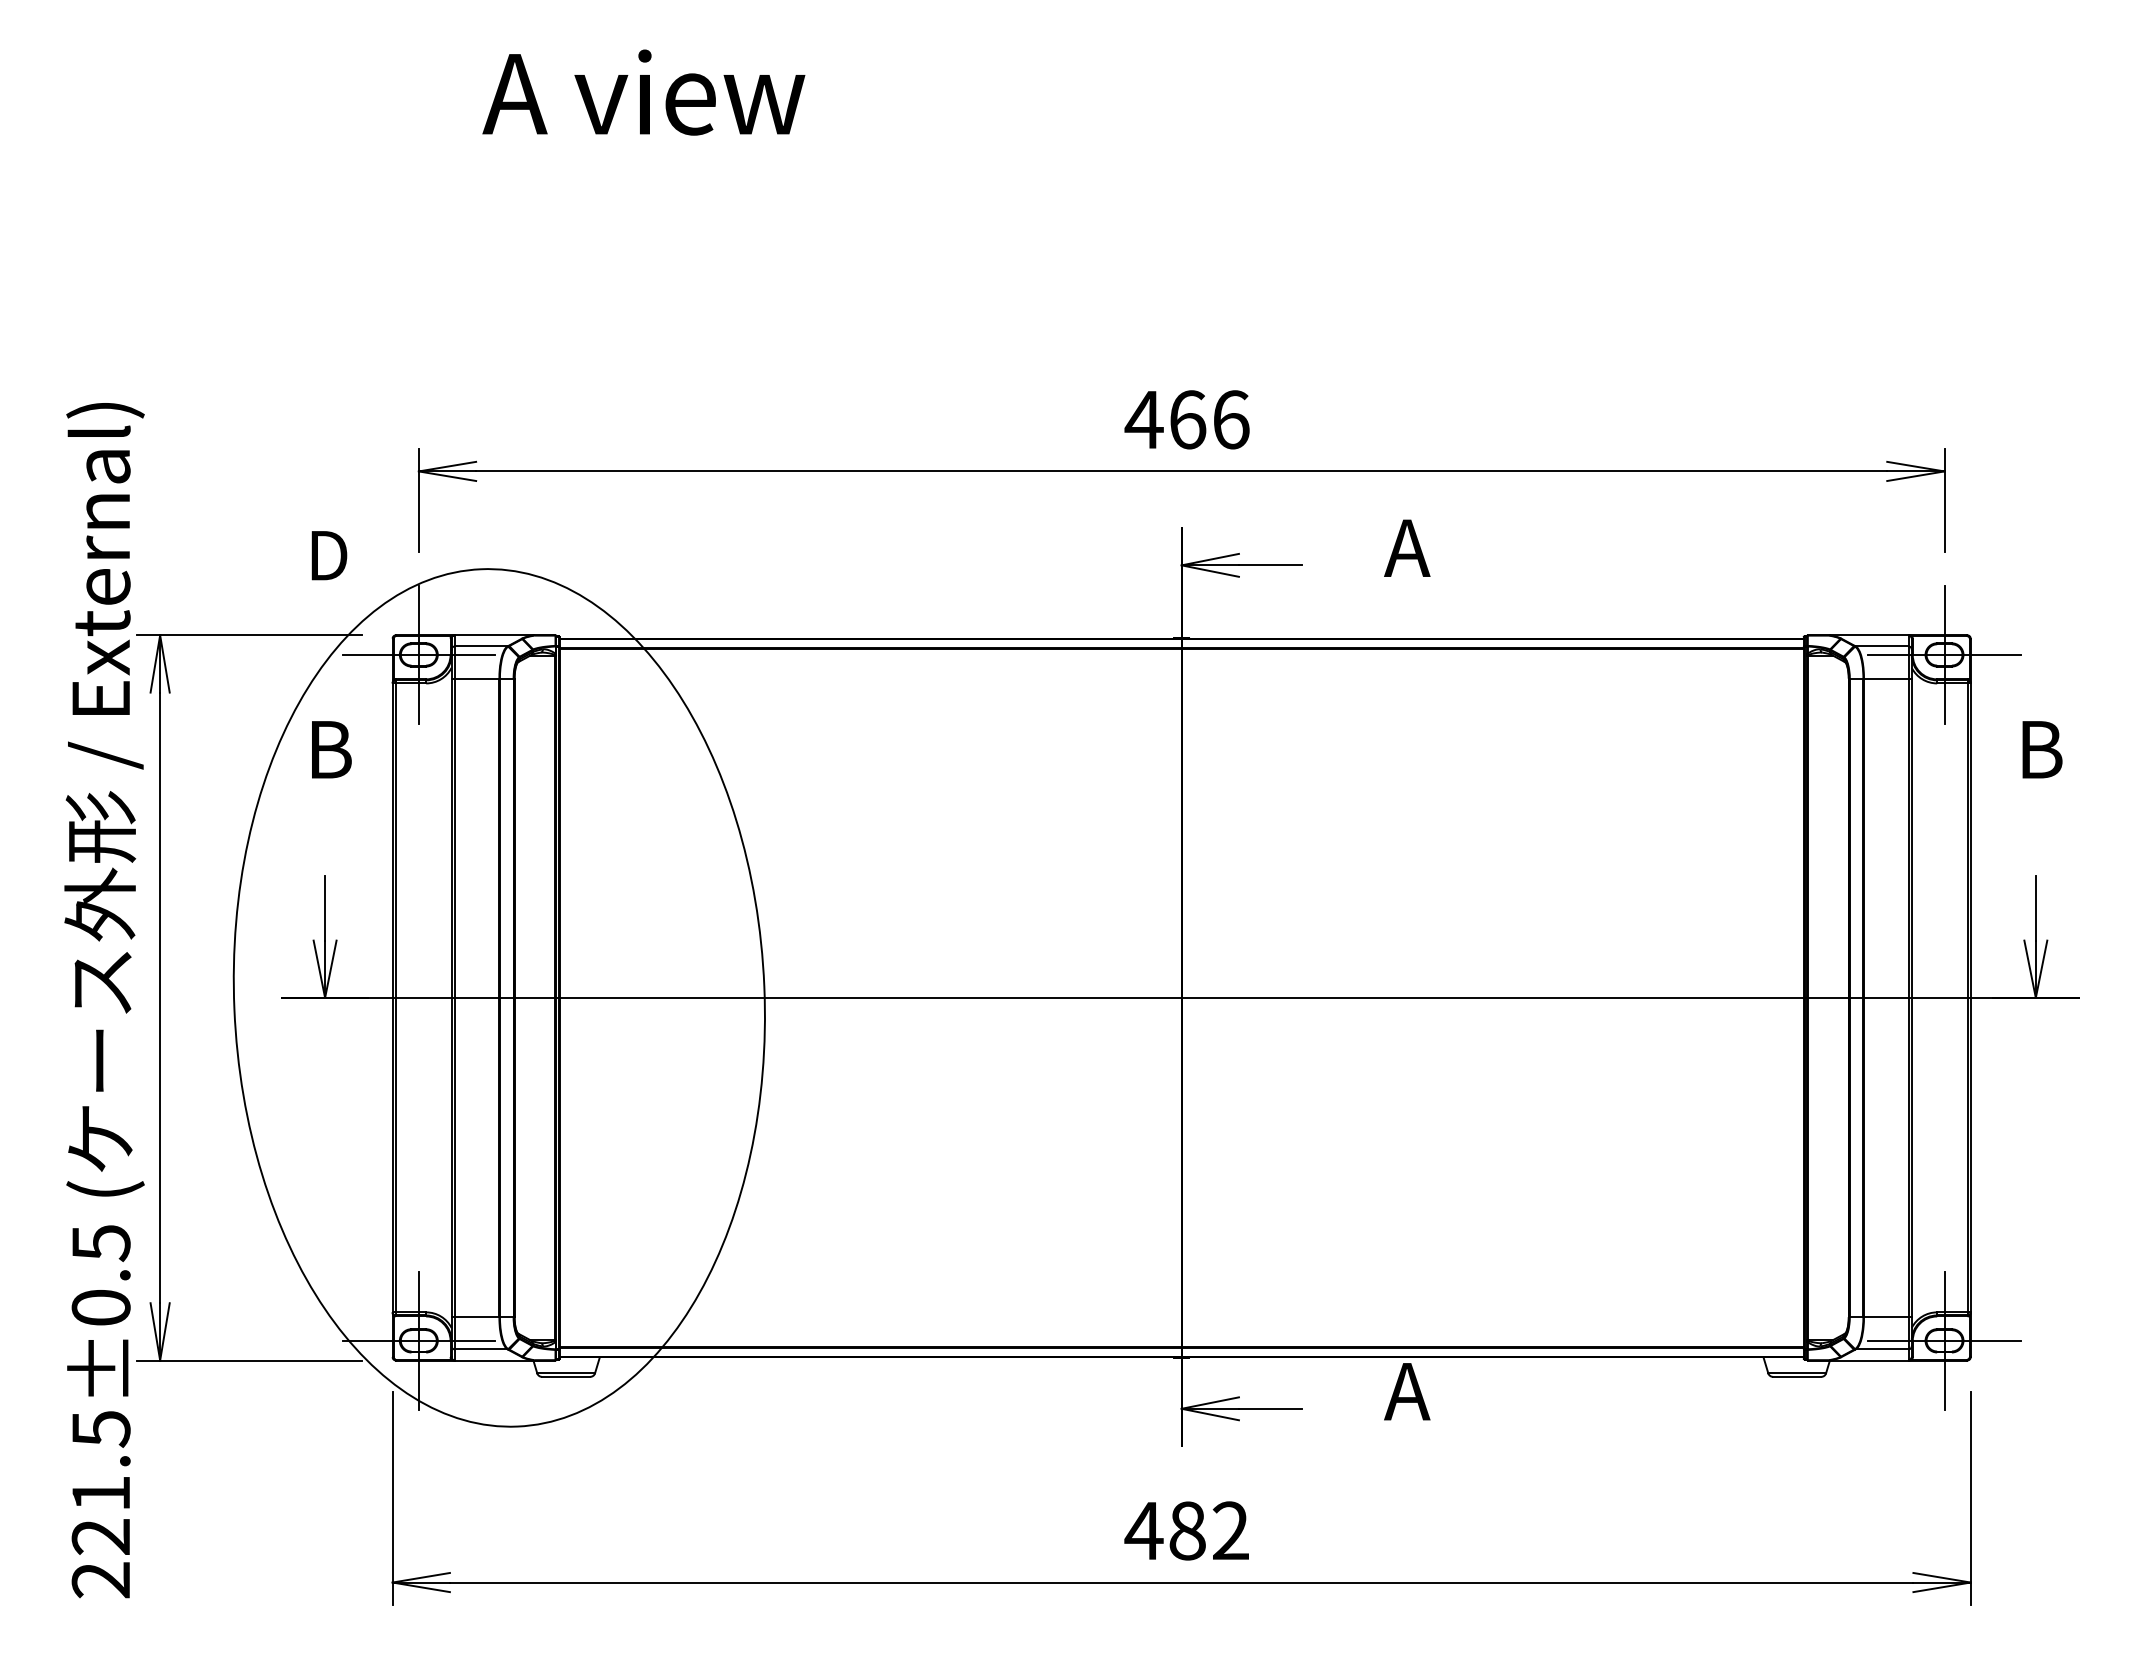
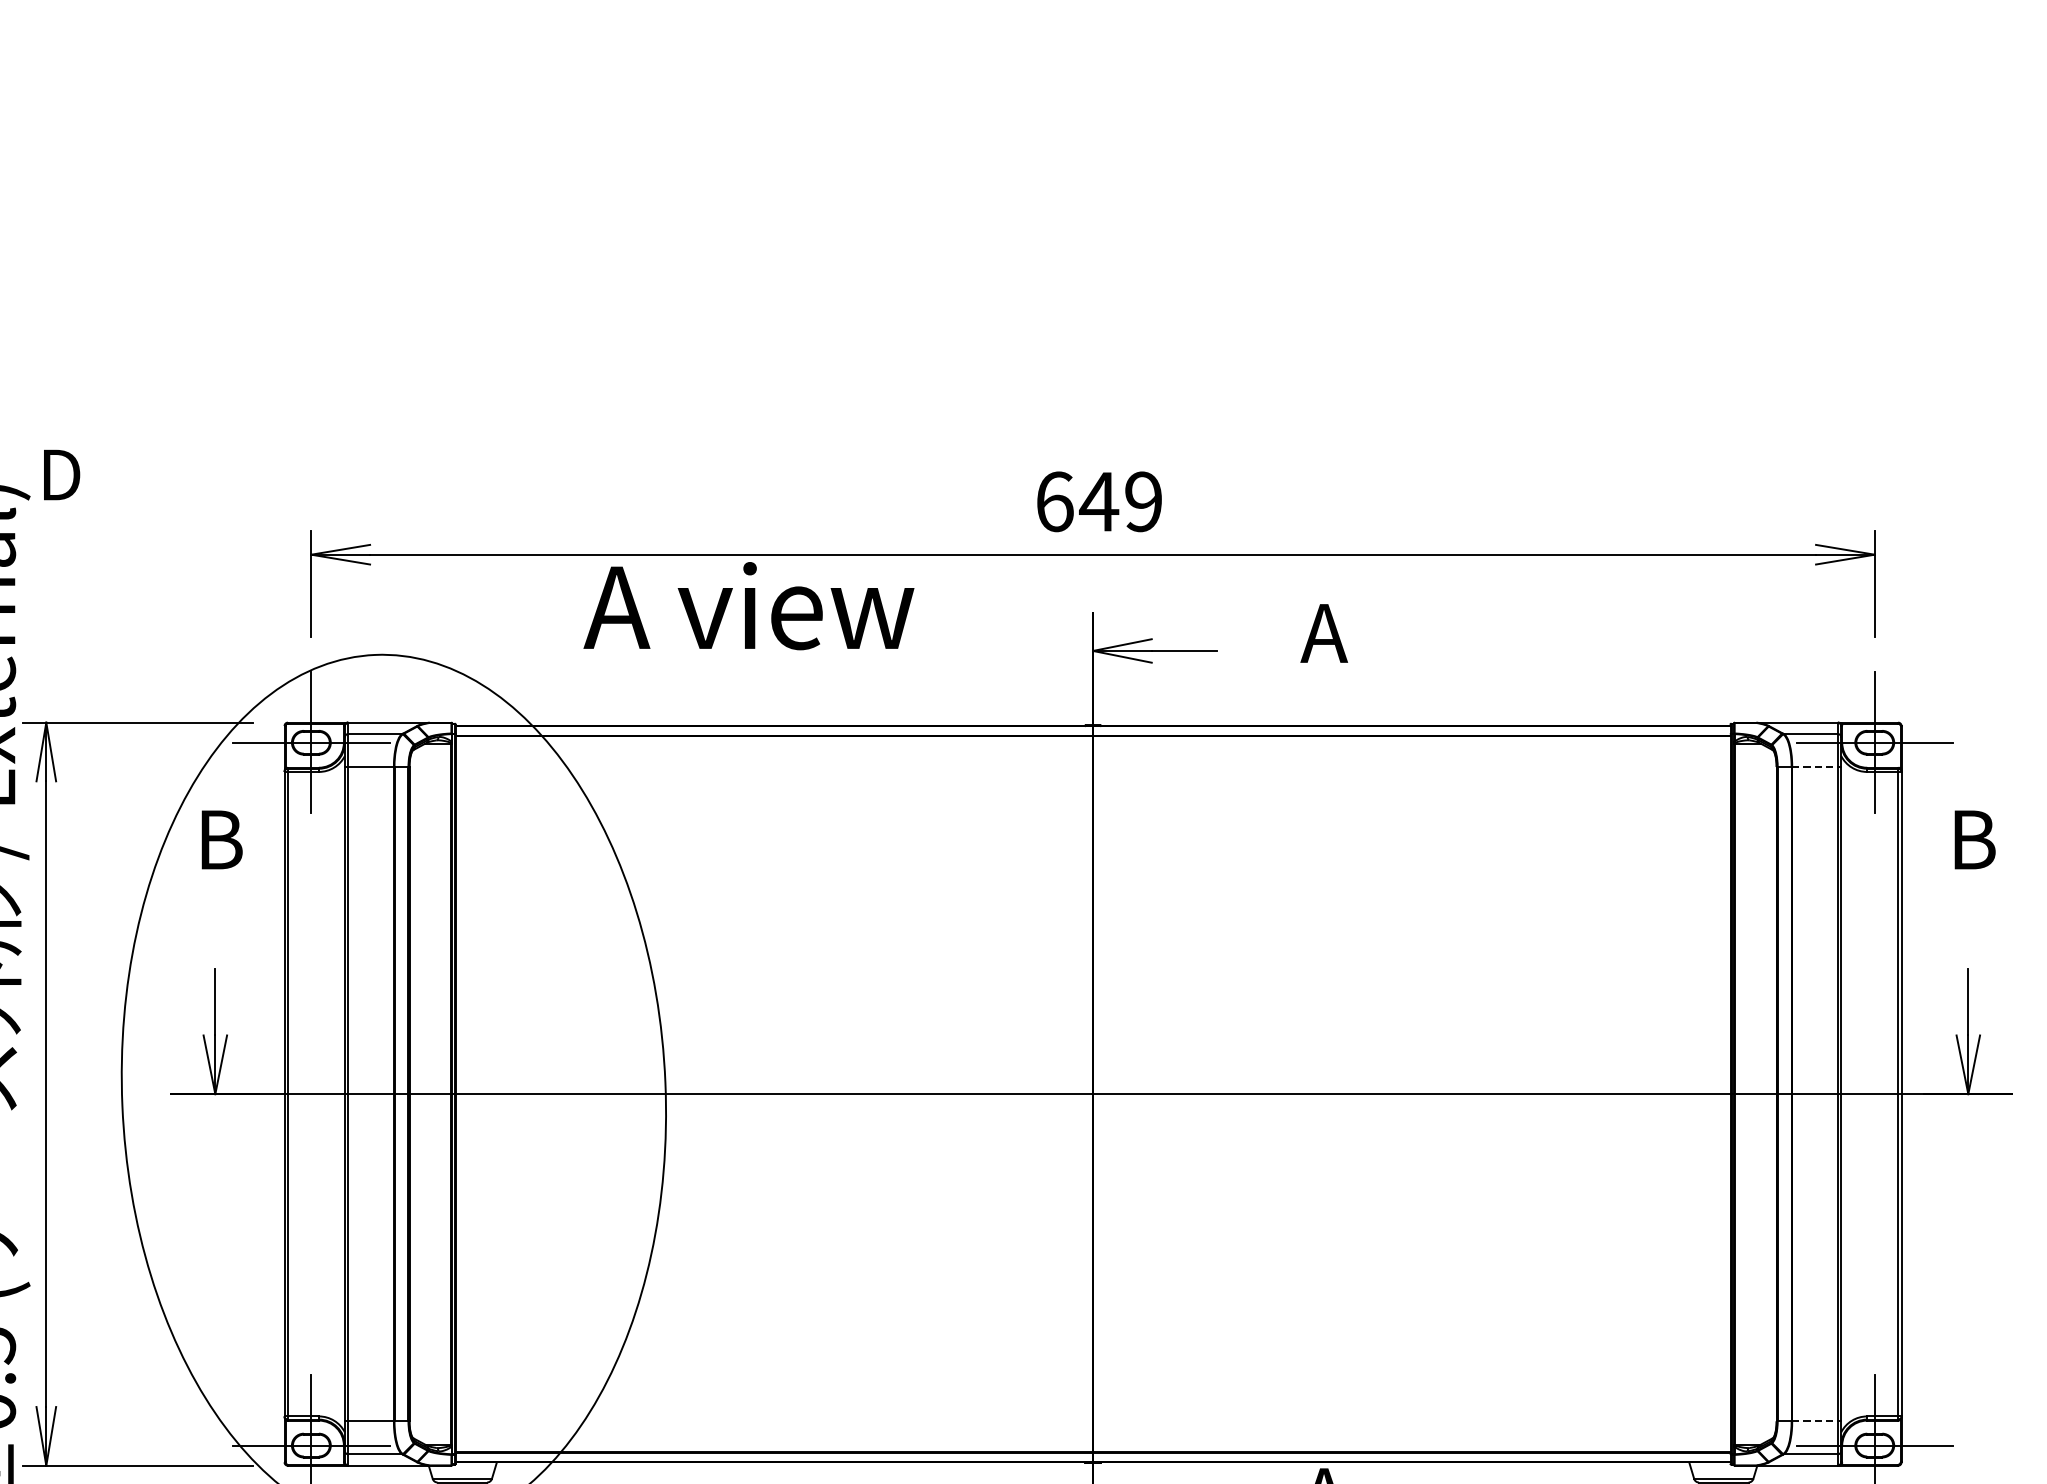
text: (643, 92) -> (748, 606), moved
text: (1186, 419) -> (1098, 501), 466 -> 649
text: (329, 555) -> (62, 474), moved
line: (1886, 678) -> (1815, 766), solid -> dashed
line: (1886, 1317) -> (1815, 1421), solid -> dashed

